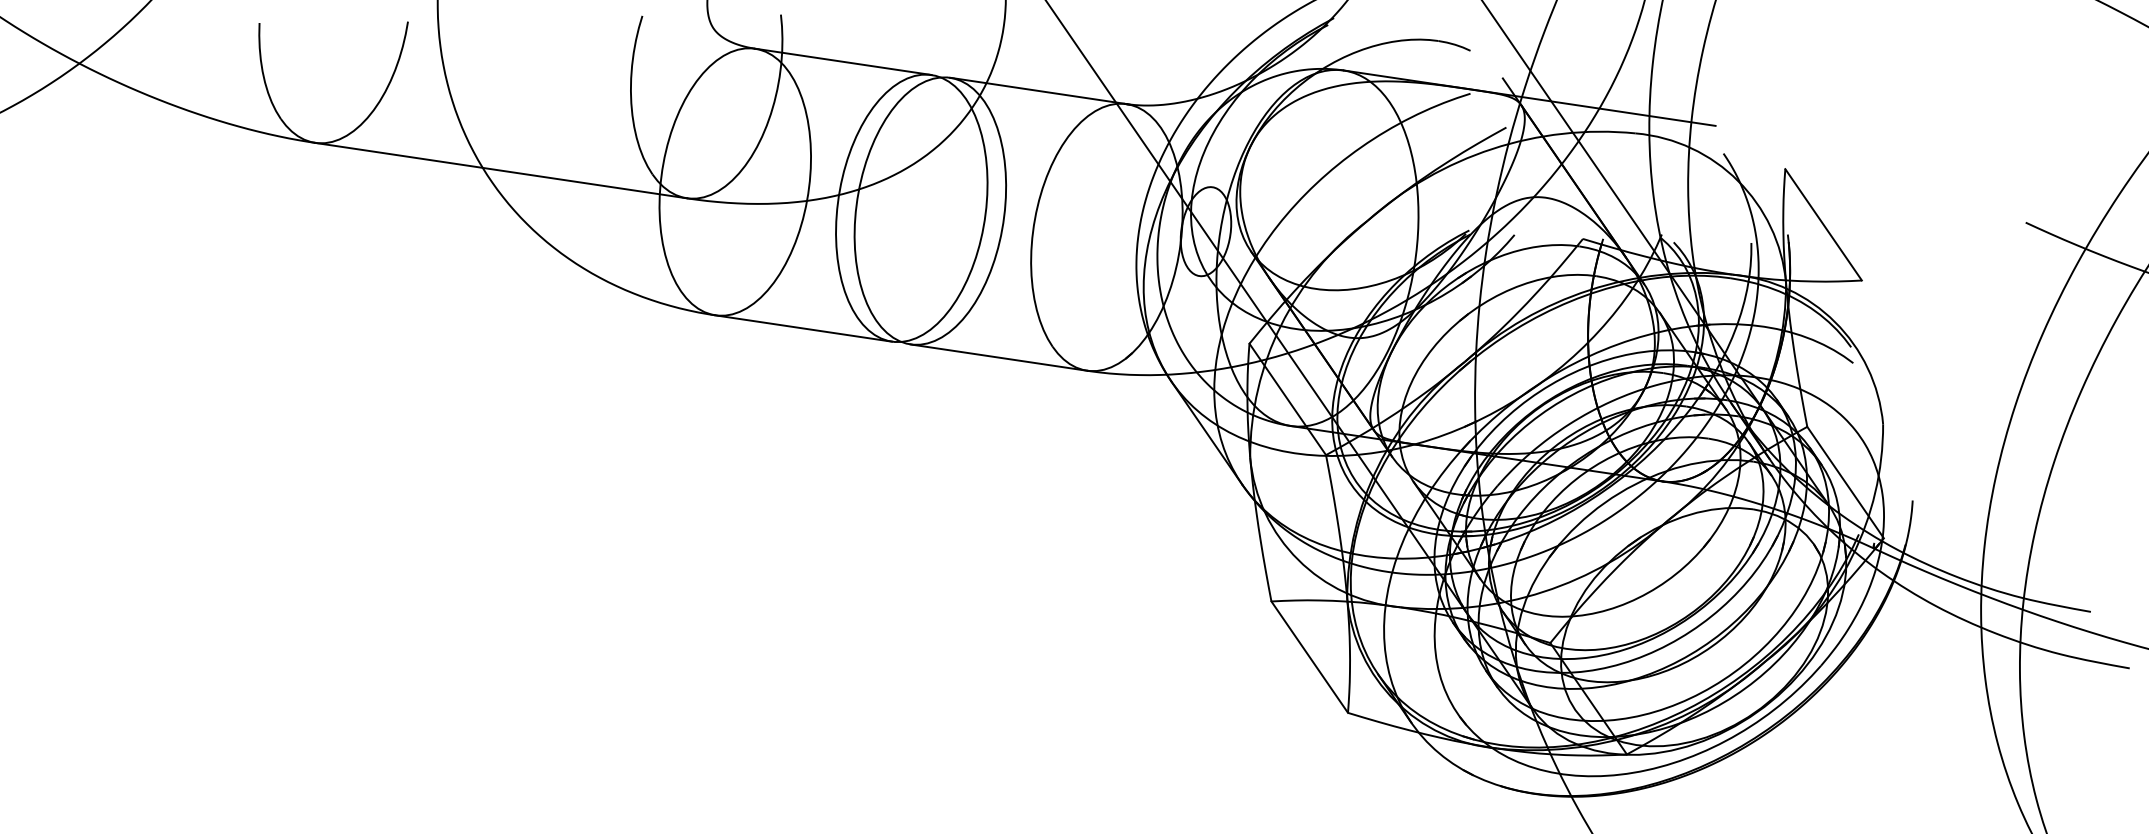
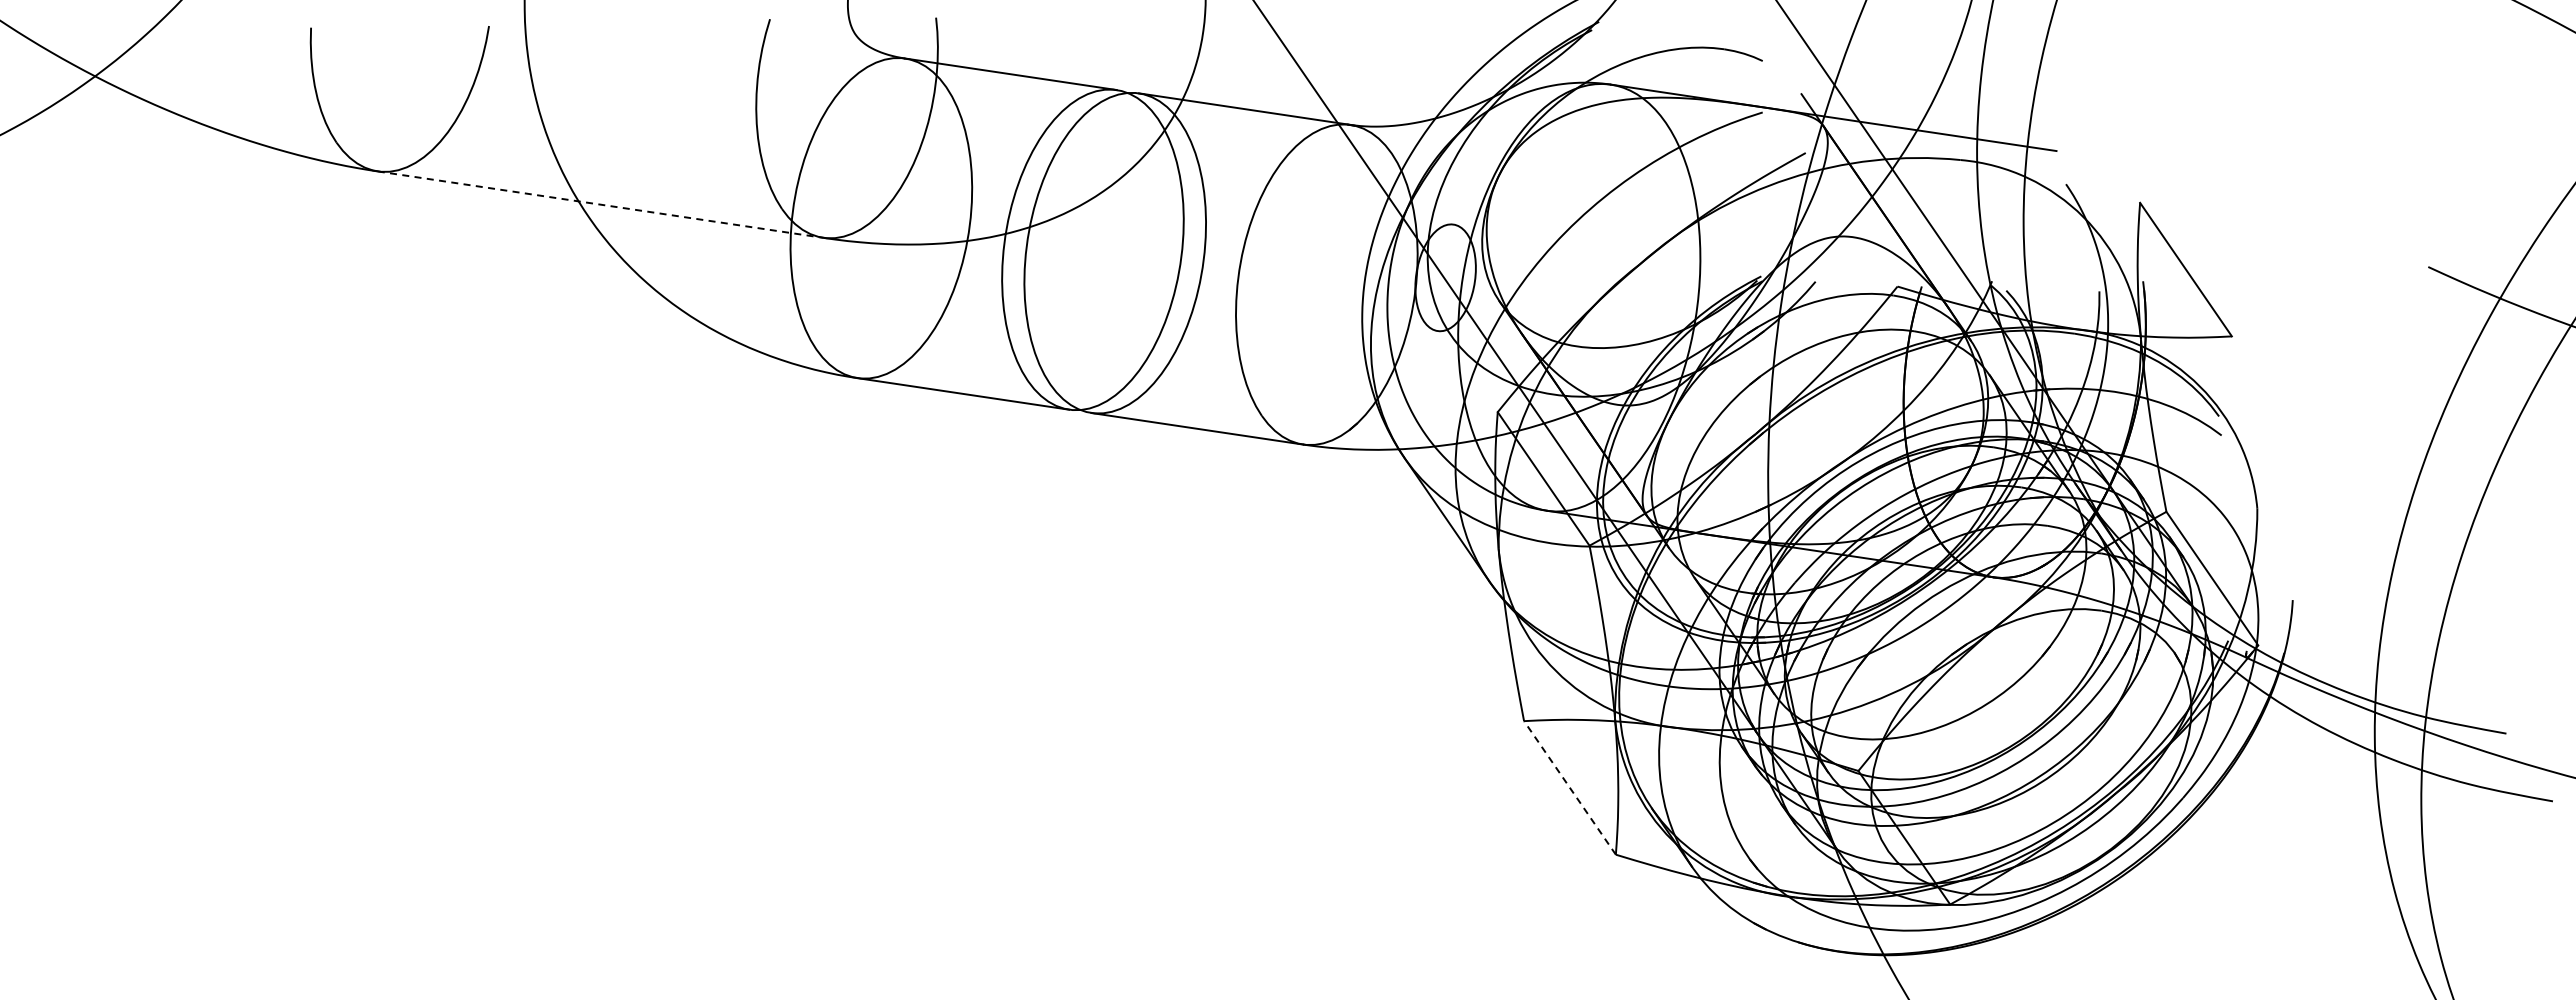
line: (501, 170) -> (601, 204), solid -> dashed
line: (1309, 656) -> (1569, 787), solid -> dashed

